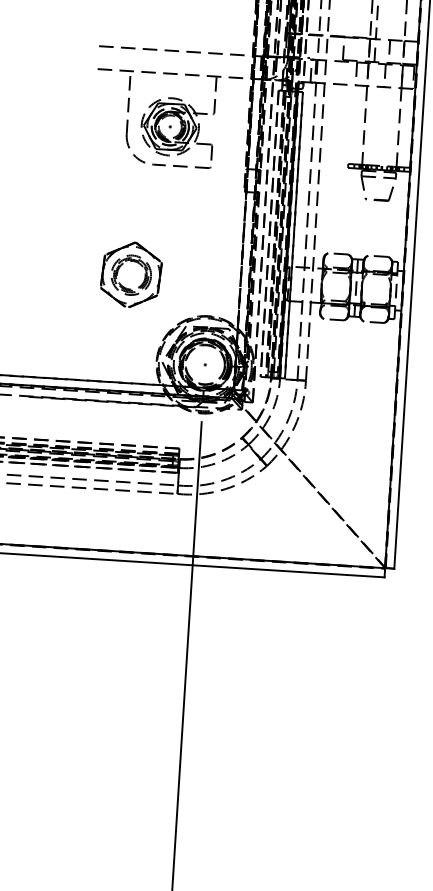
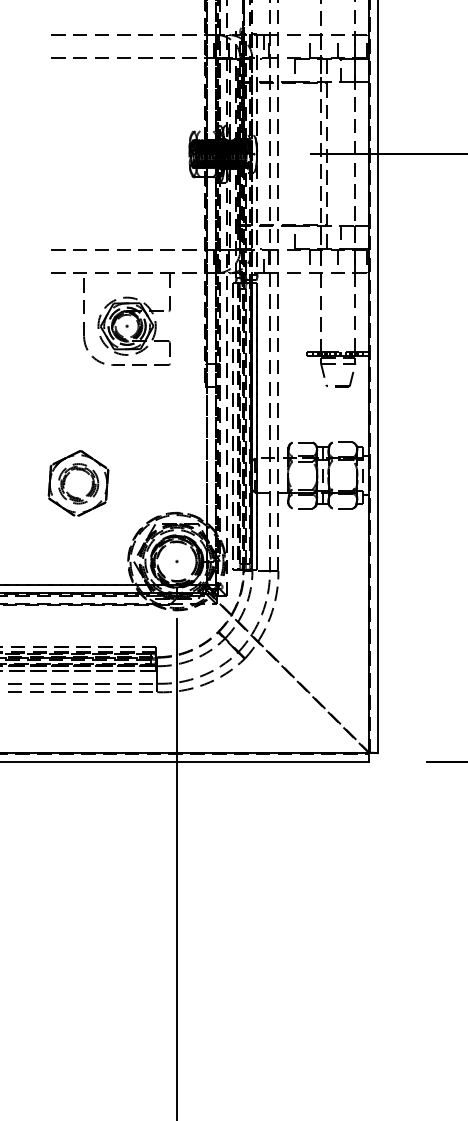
part: (123, 264) -> (70, 473), moved

